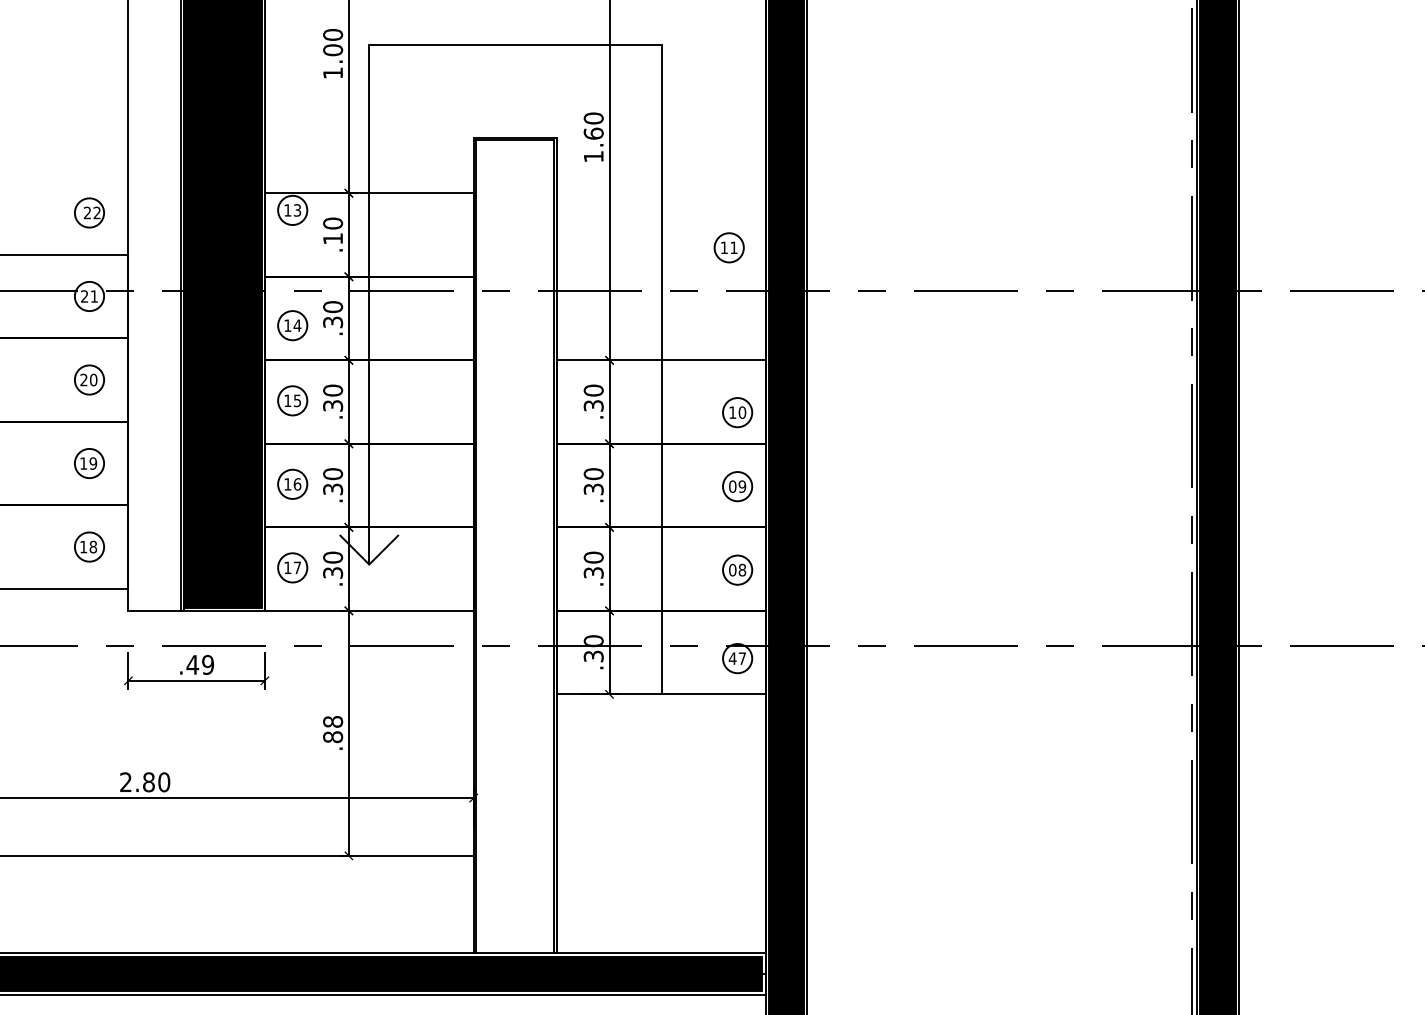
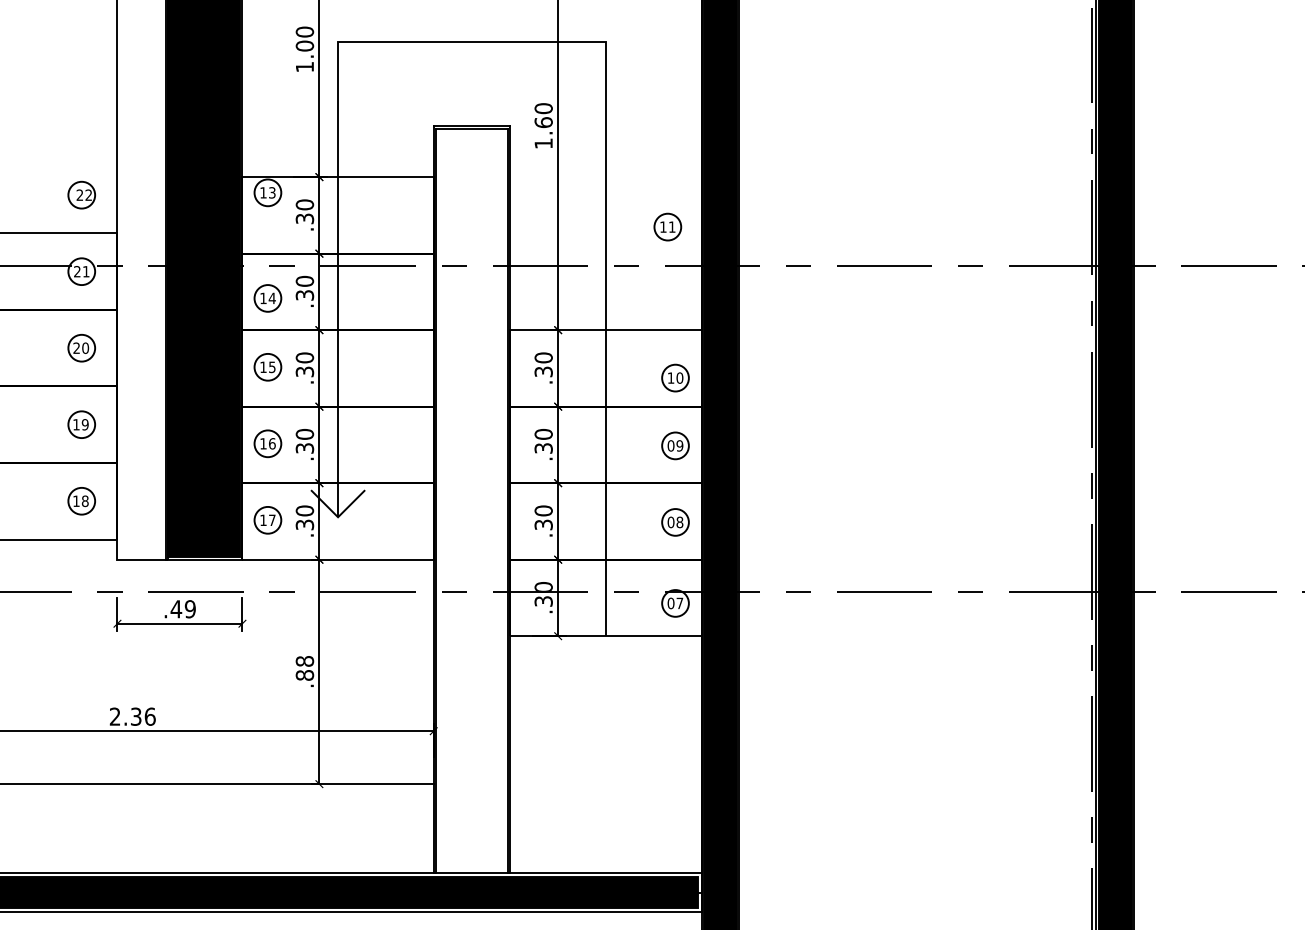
text: (333, 238) -> (305, 218), .10 -> .30
text: (732, 658) -> (670, 603), 47 -> 07
text: (156, 782) -> (143, 716), 2.80 -> 2.36

